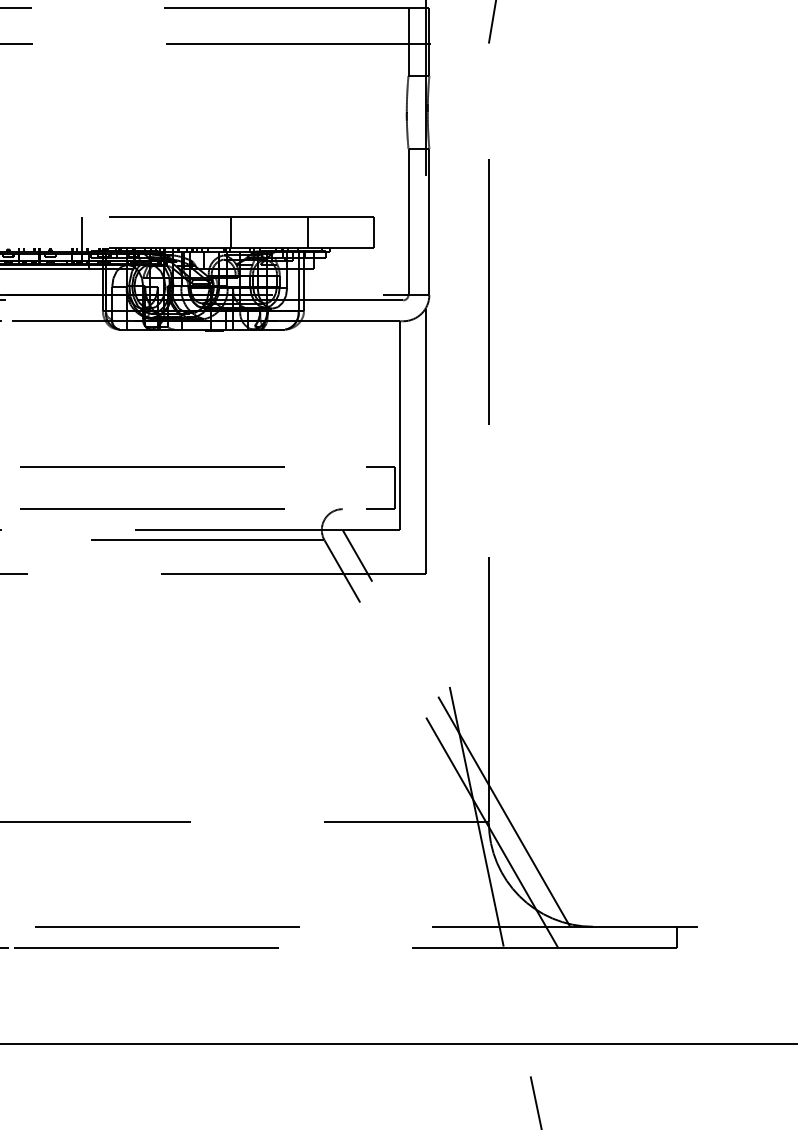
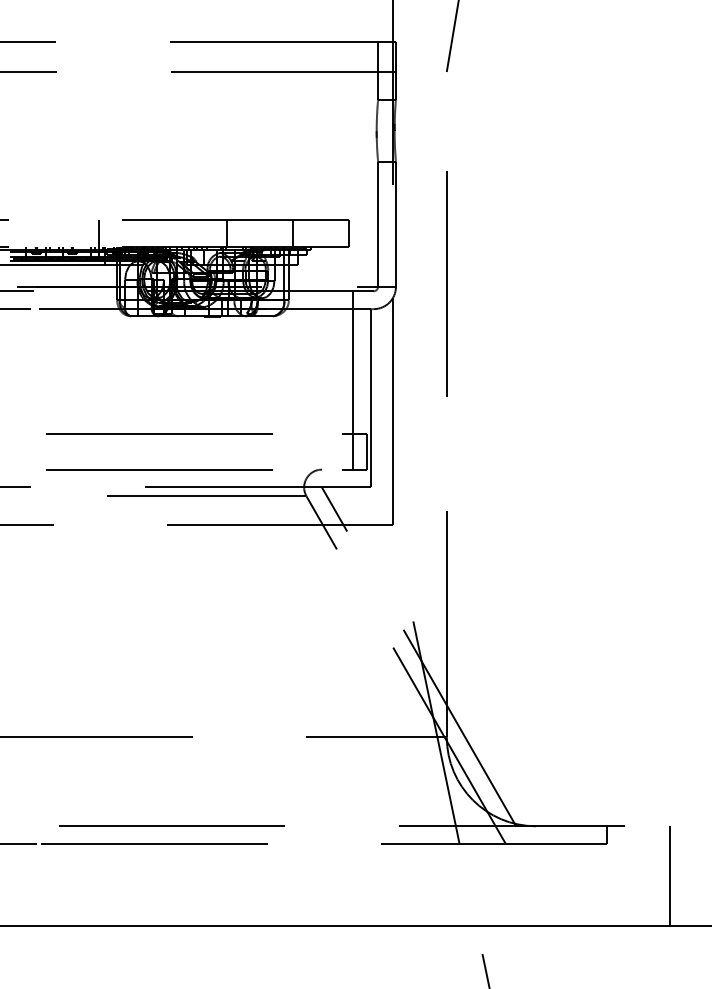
line: (379, 404) -> (353, 380), added
line: (749, 985) -> (669, 876), added

